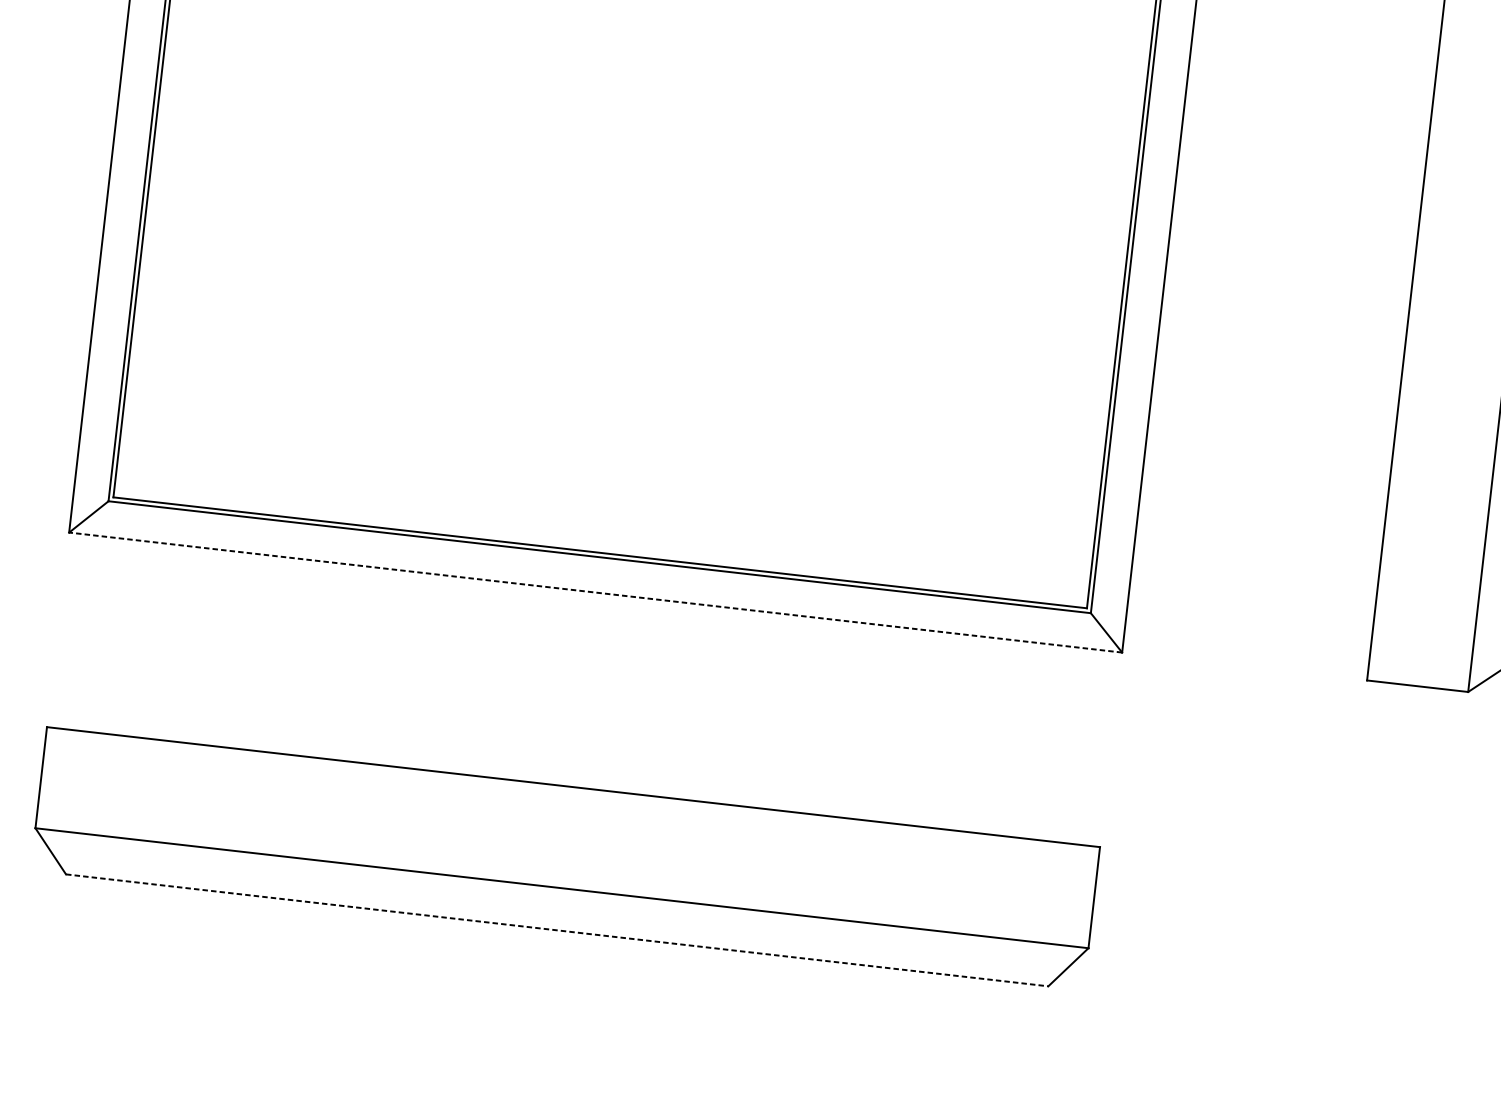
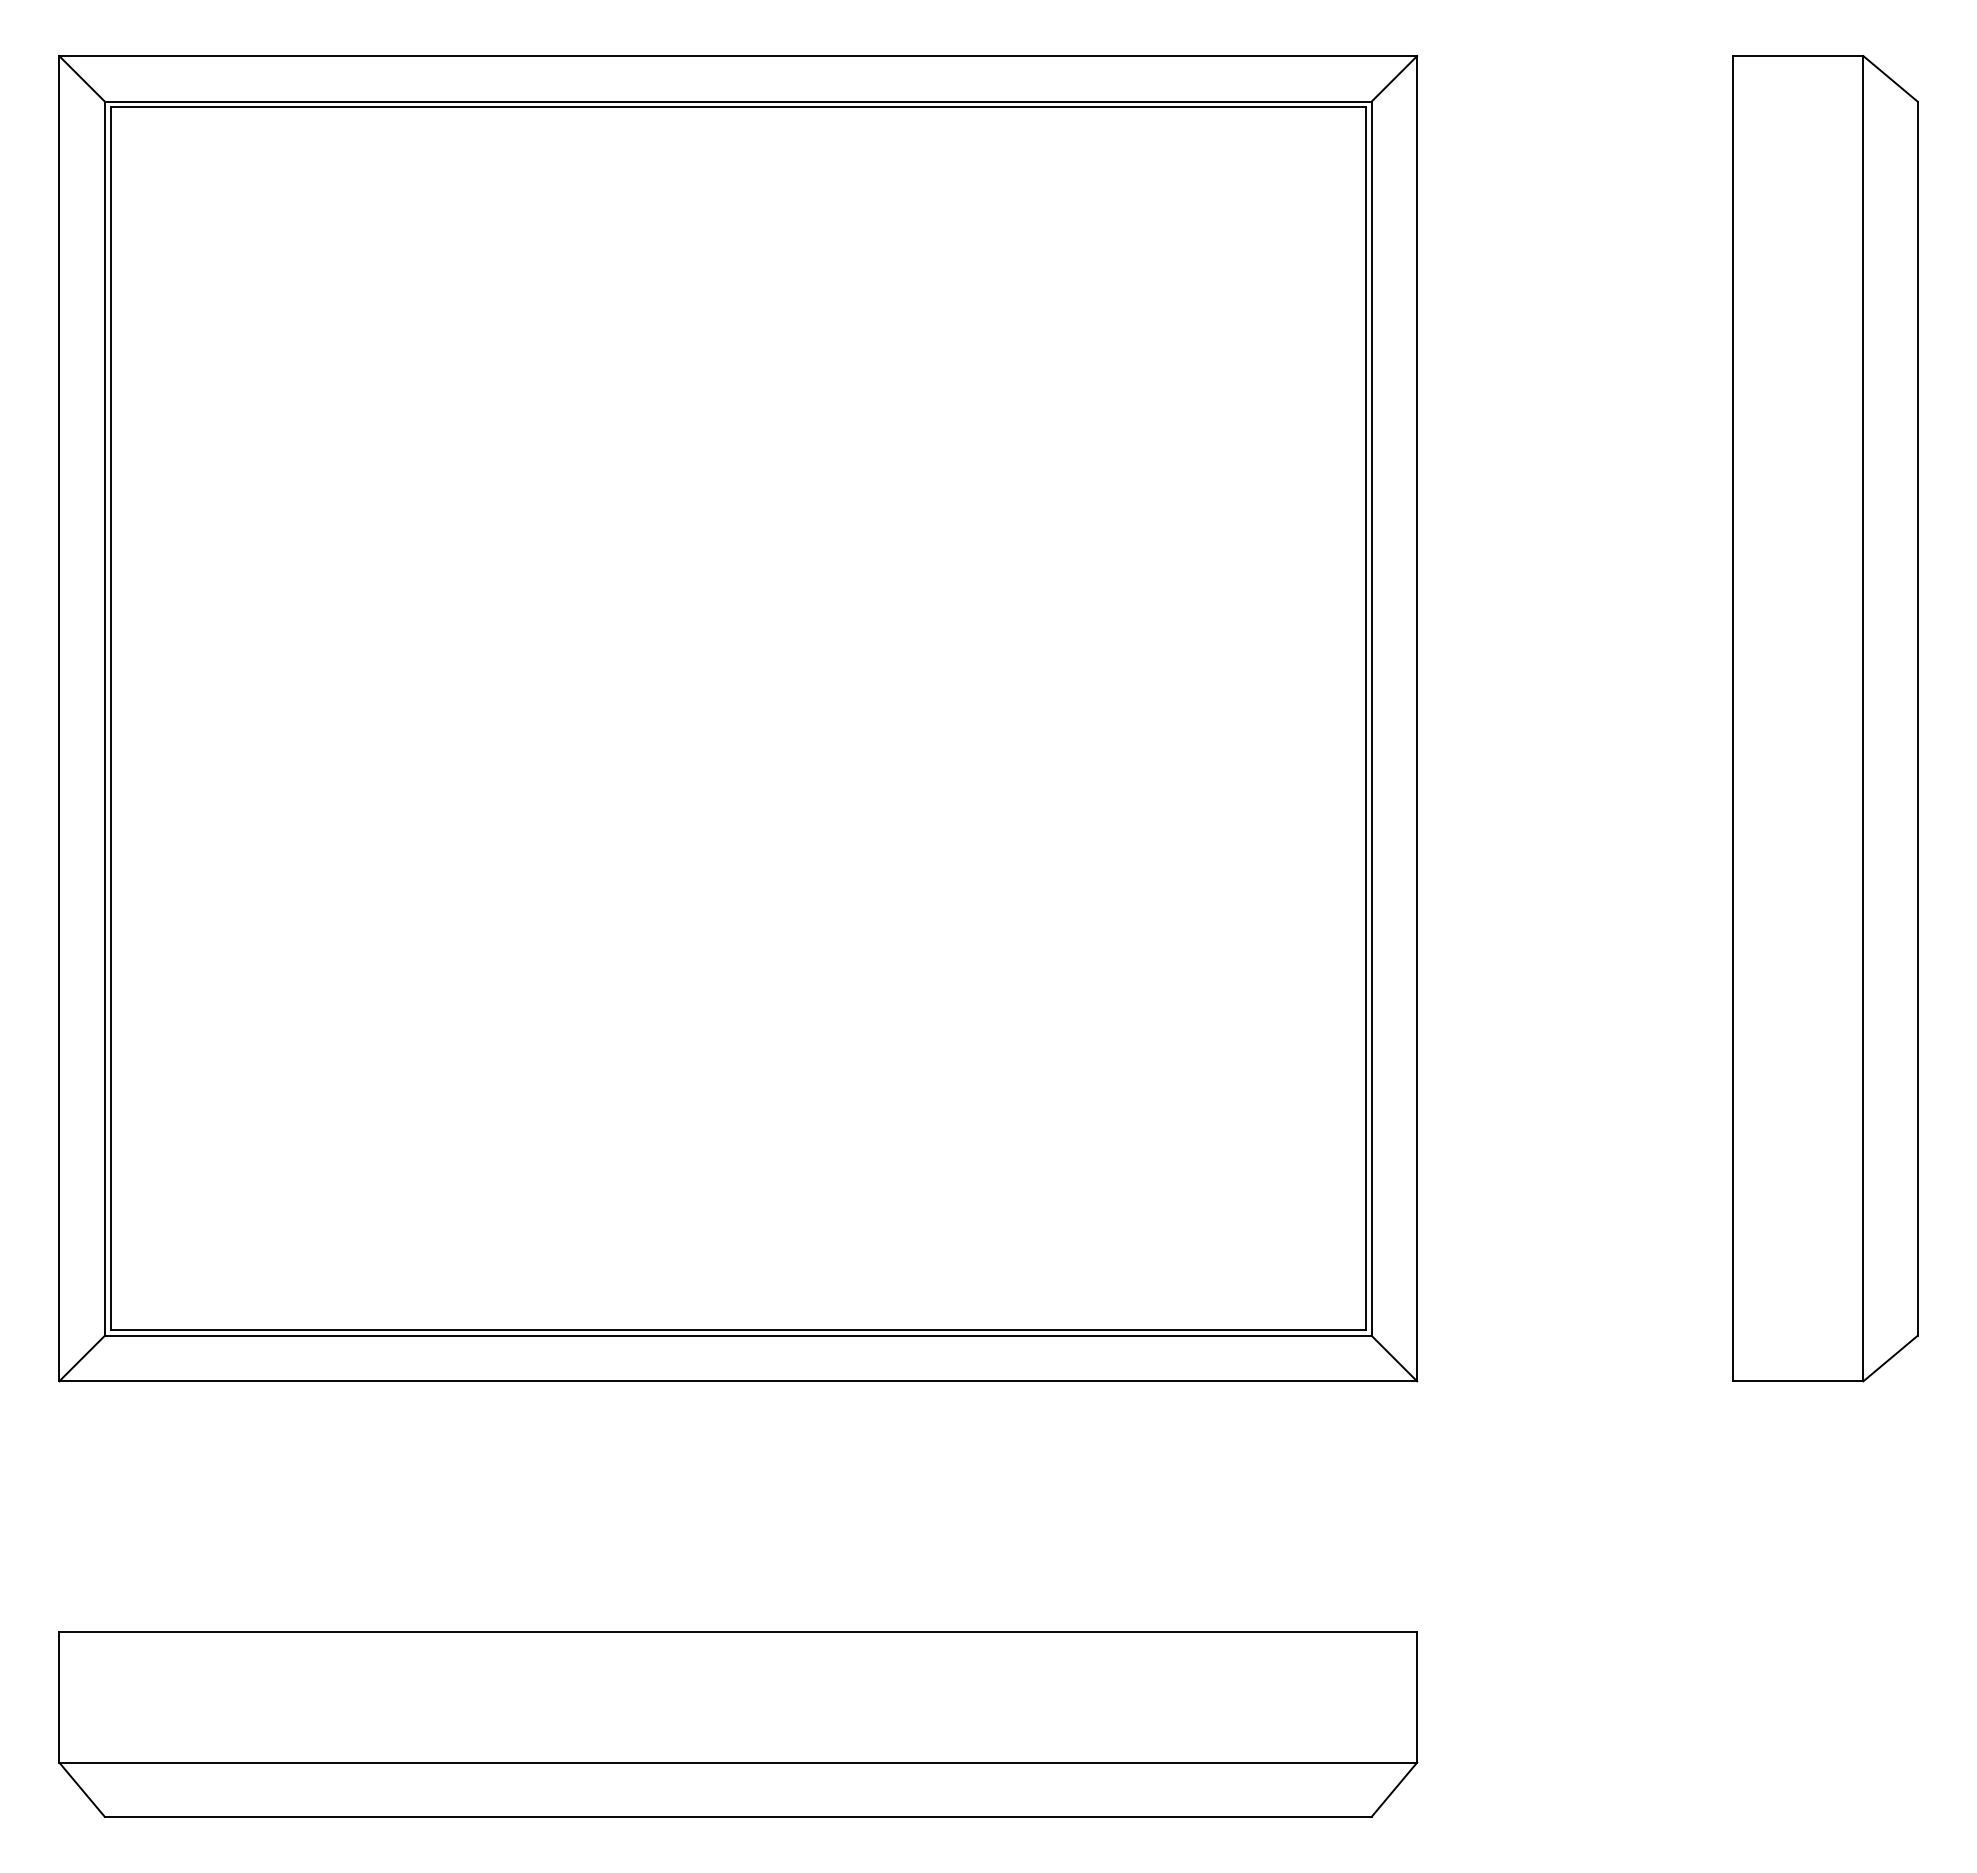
line: (595, 592) -> (738, 1381), dashed -> solid
line: (557, 930) -> (738, 1816), dashed -> solid

